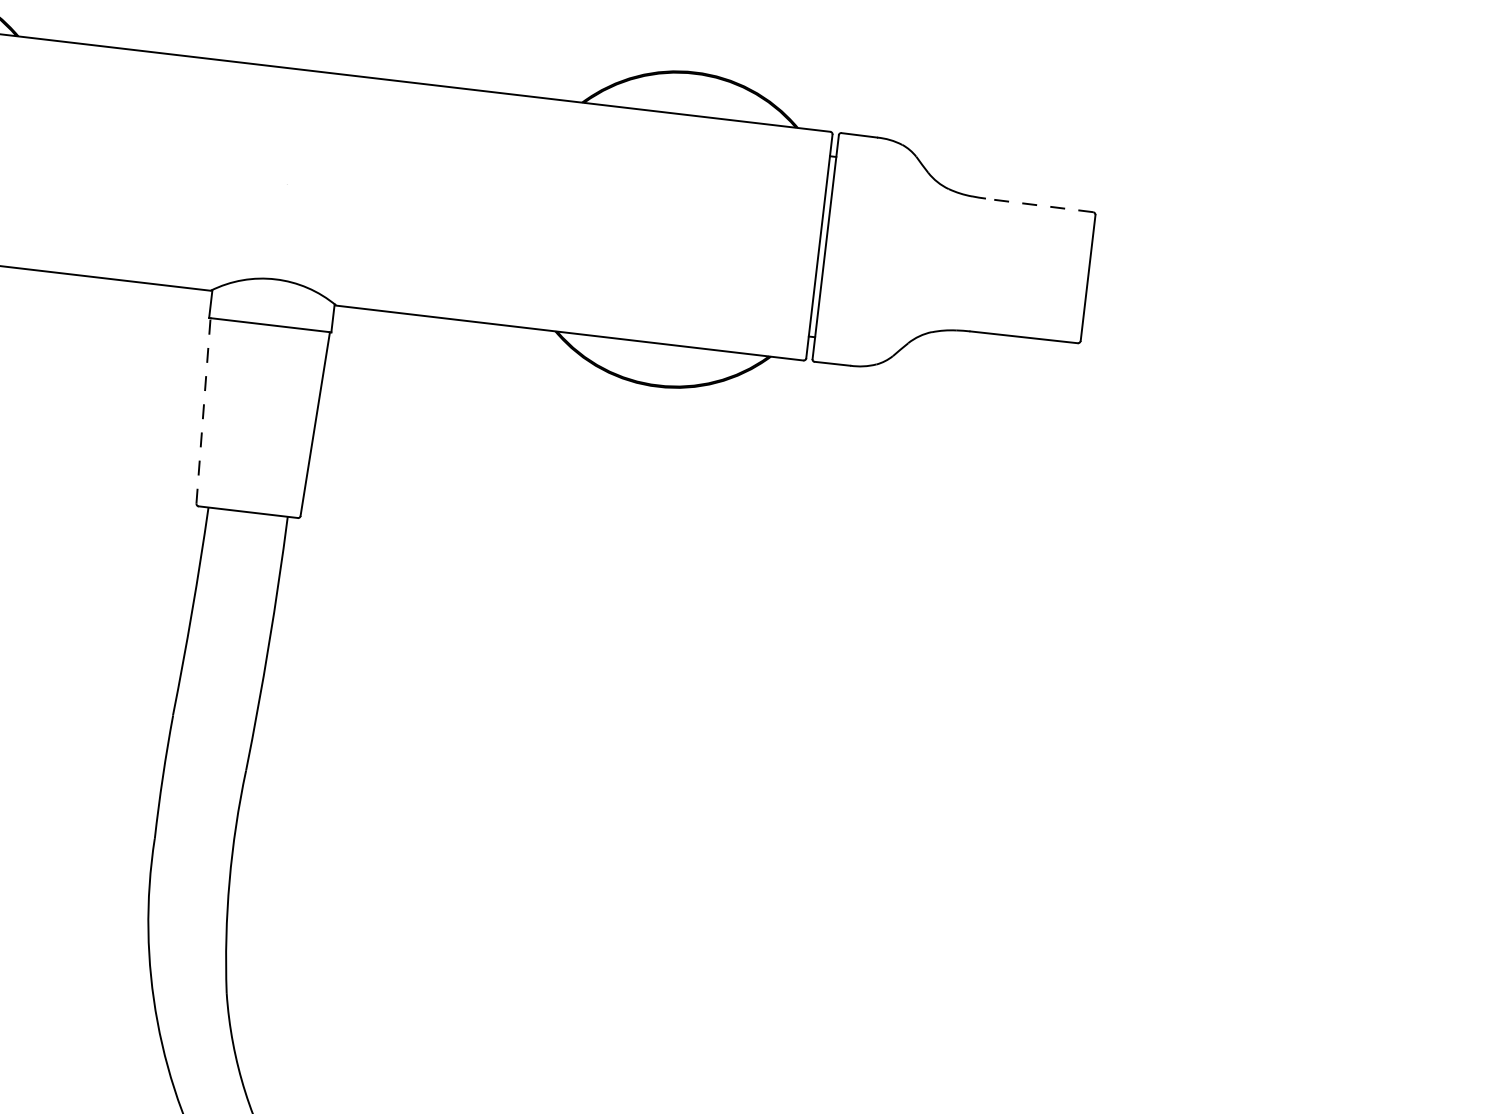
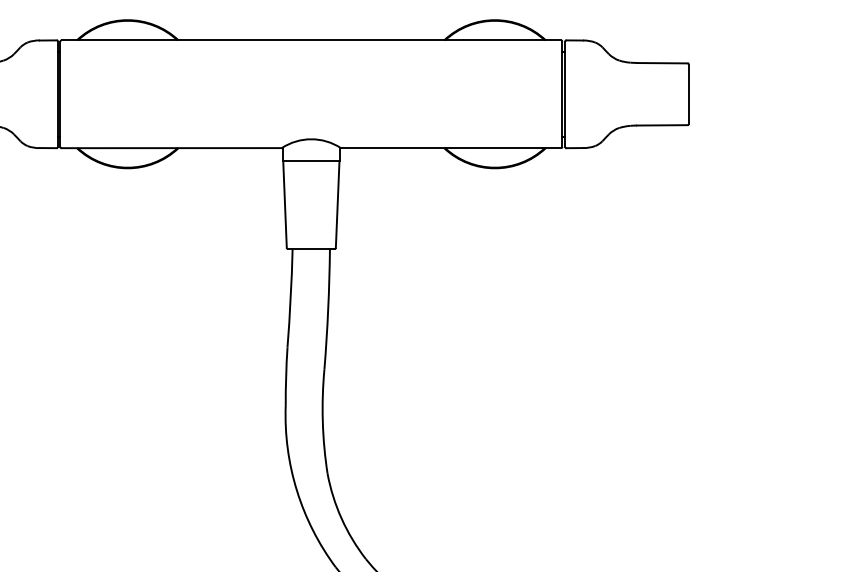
line: (1037, 205) -> (661, 63), dashed -> solid
line: (204, 411) -> (285, 204), dashed -> solid

